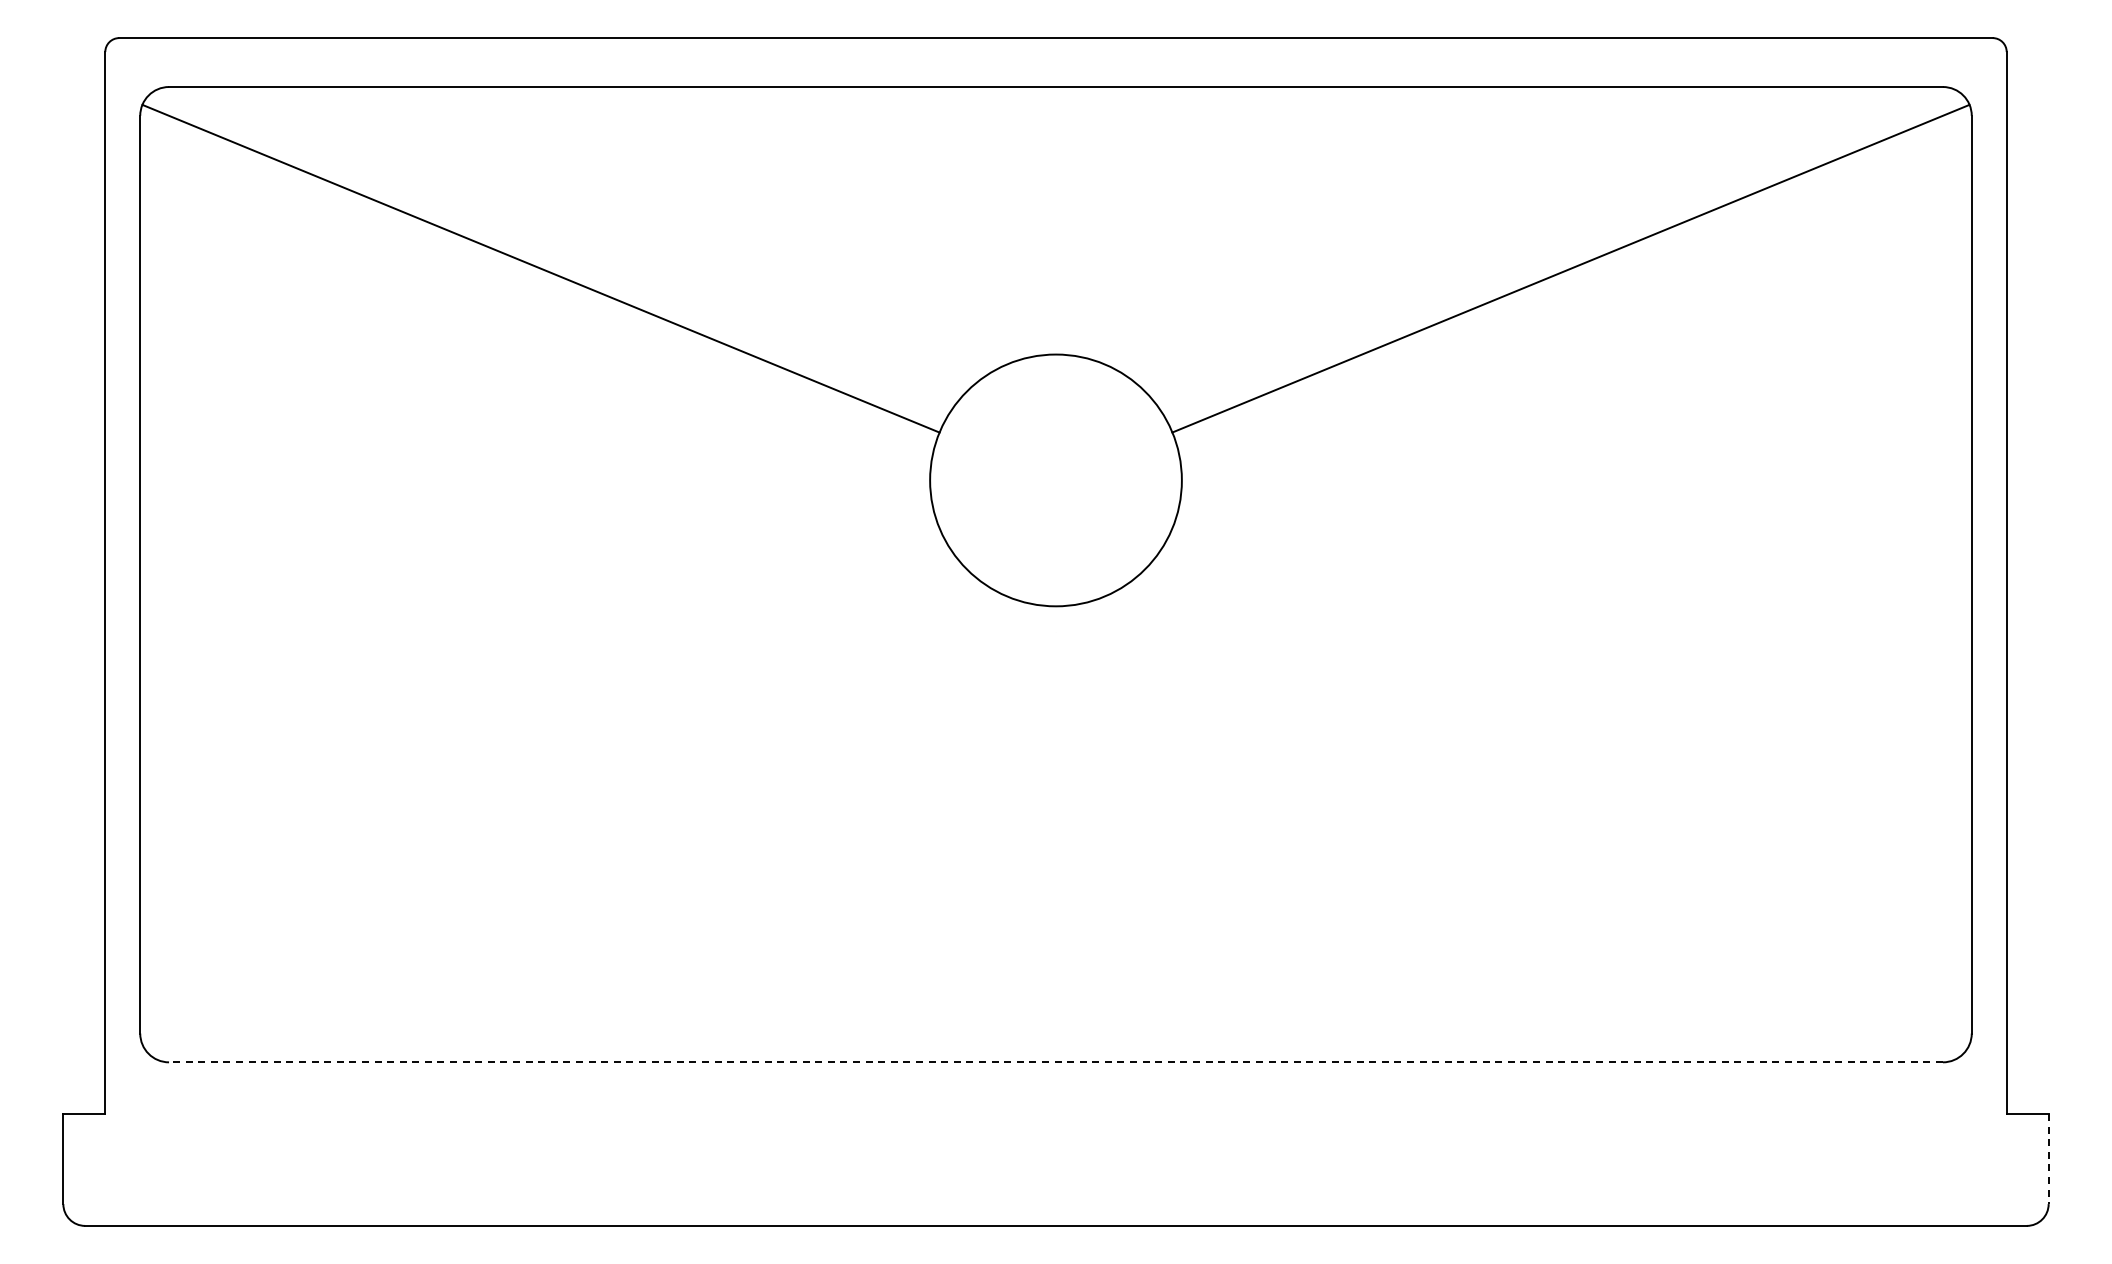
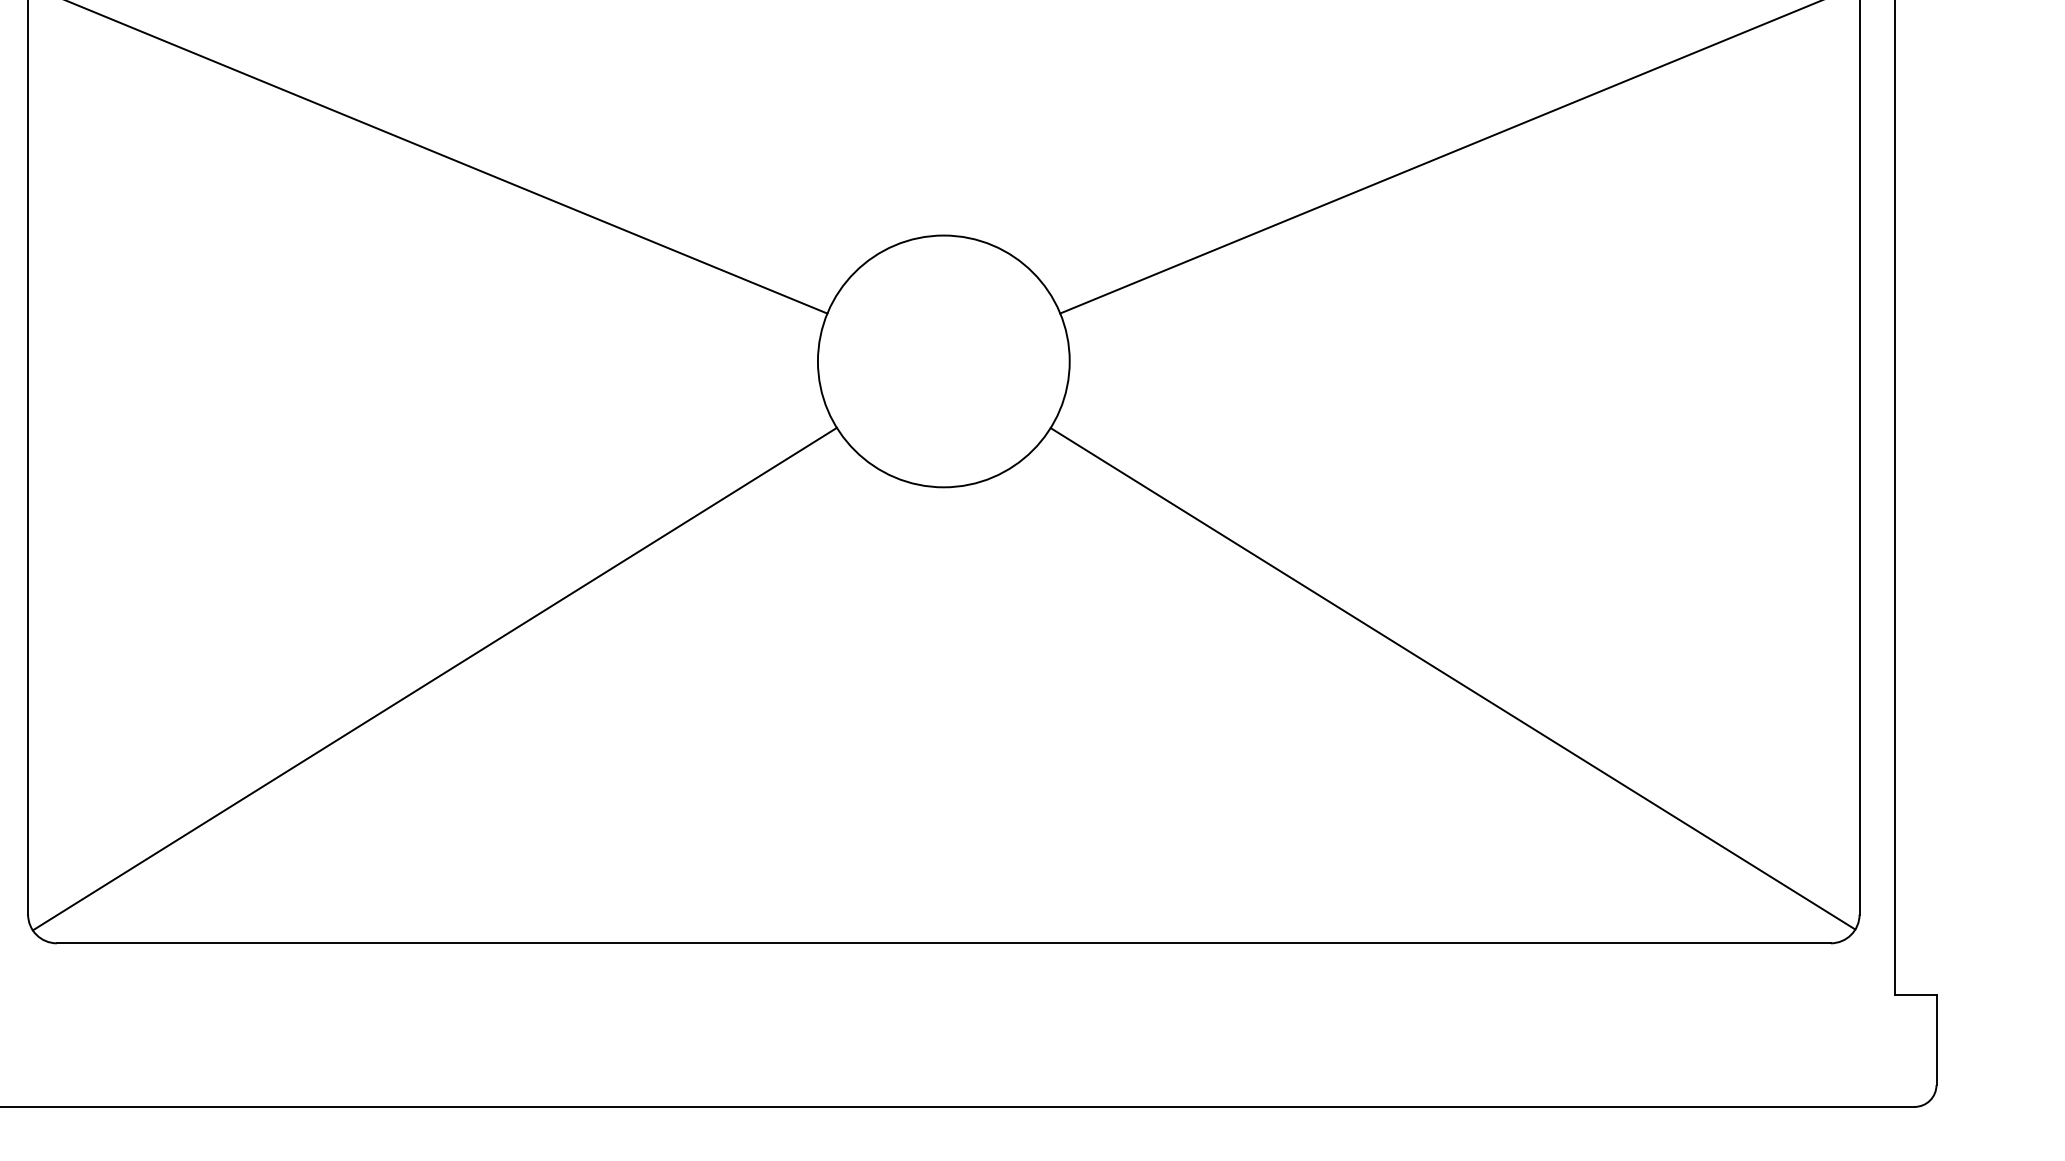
line: (547, 797) -> (435, 678), added
line: (1564, 797) -> (1452, 678), added
line: (1056, 1062) -> (944, 943), dashed -> solid
line: (2048, 1159) -> (1936, 1040), dashed -> solid

